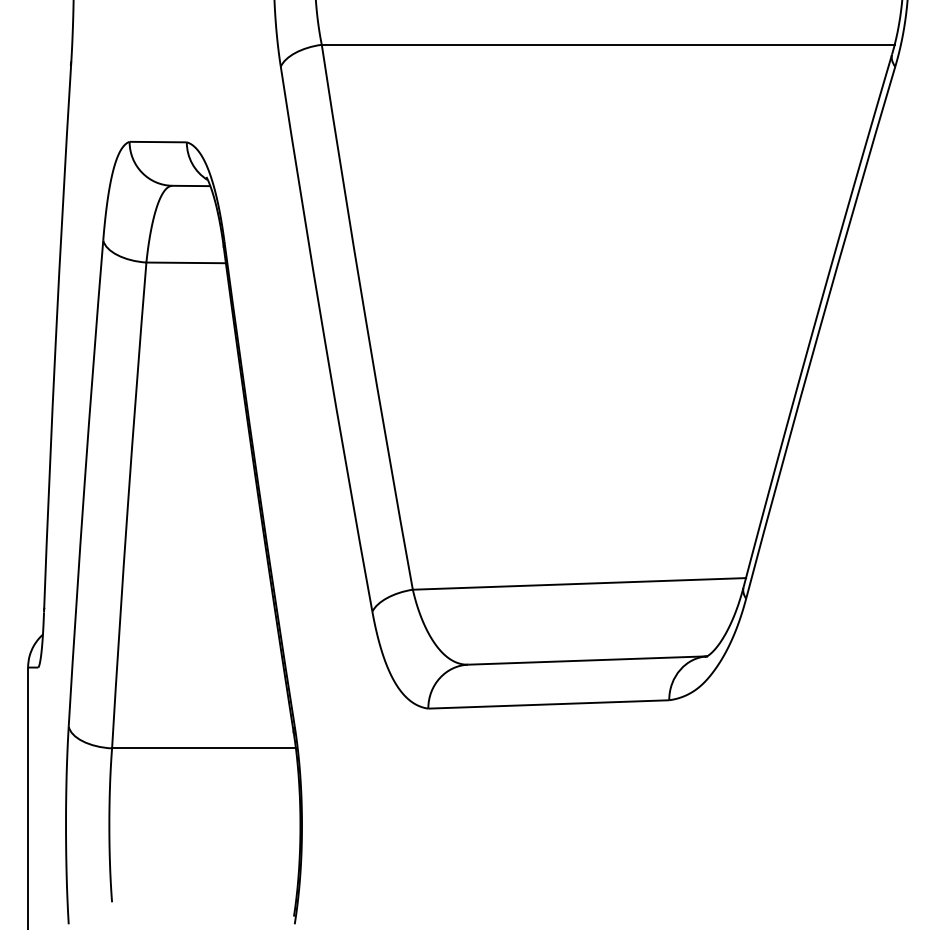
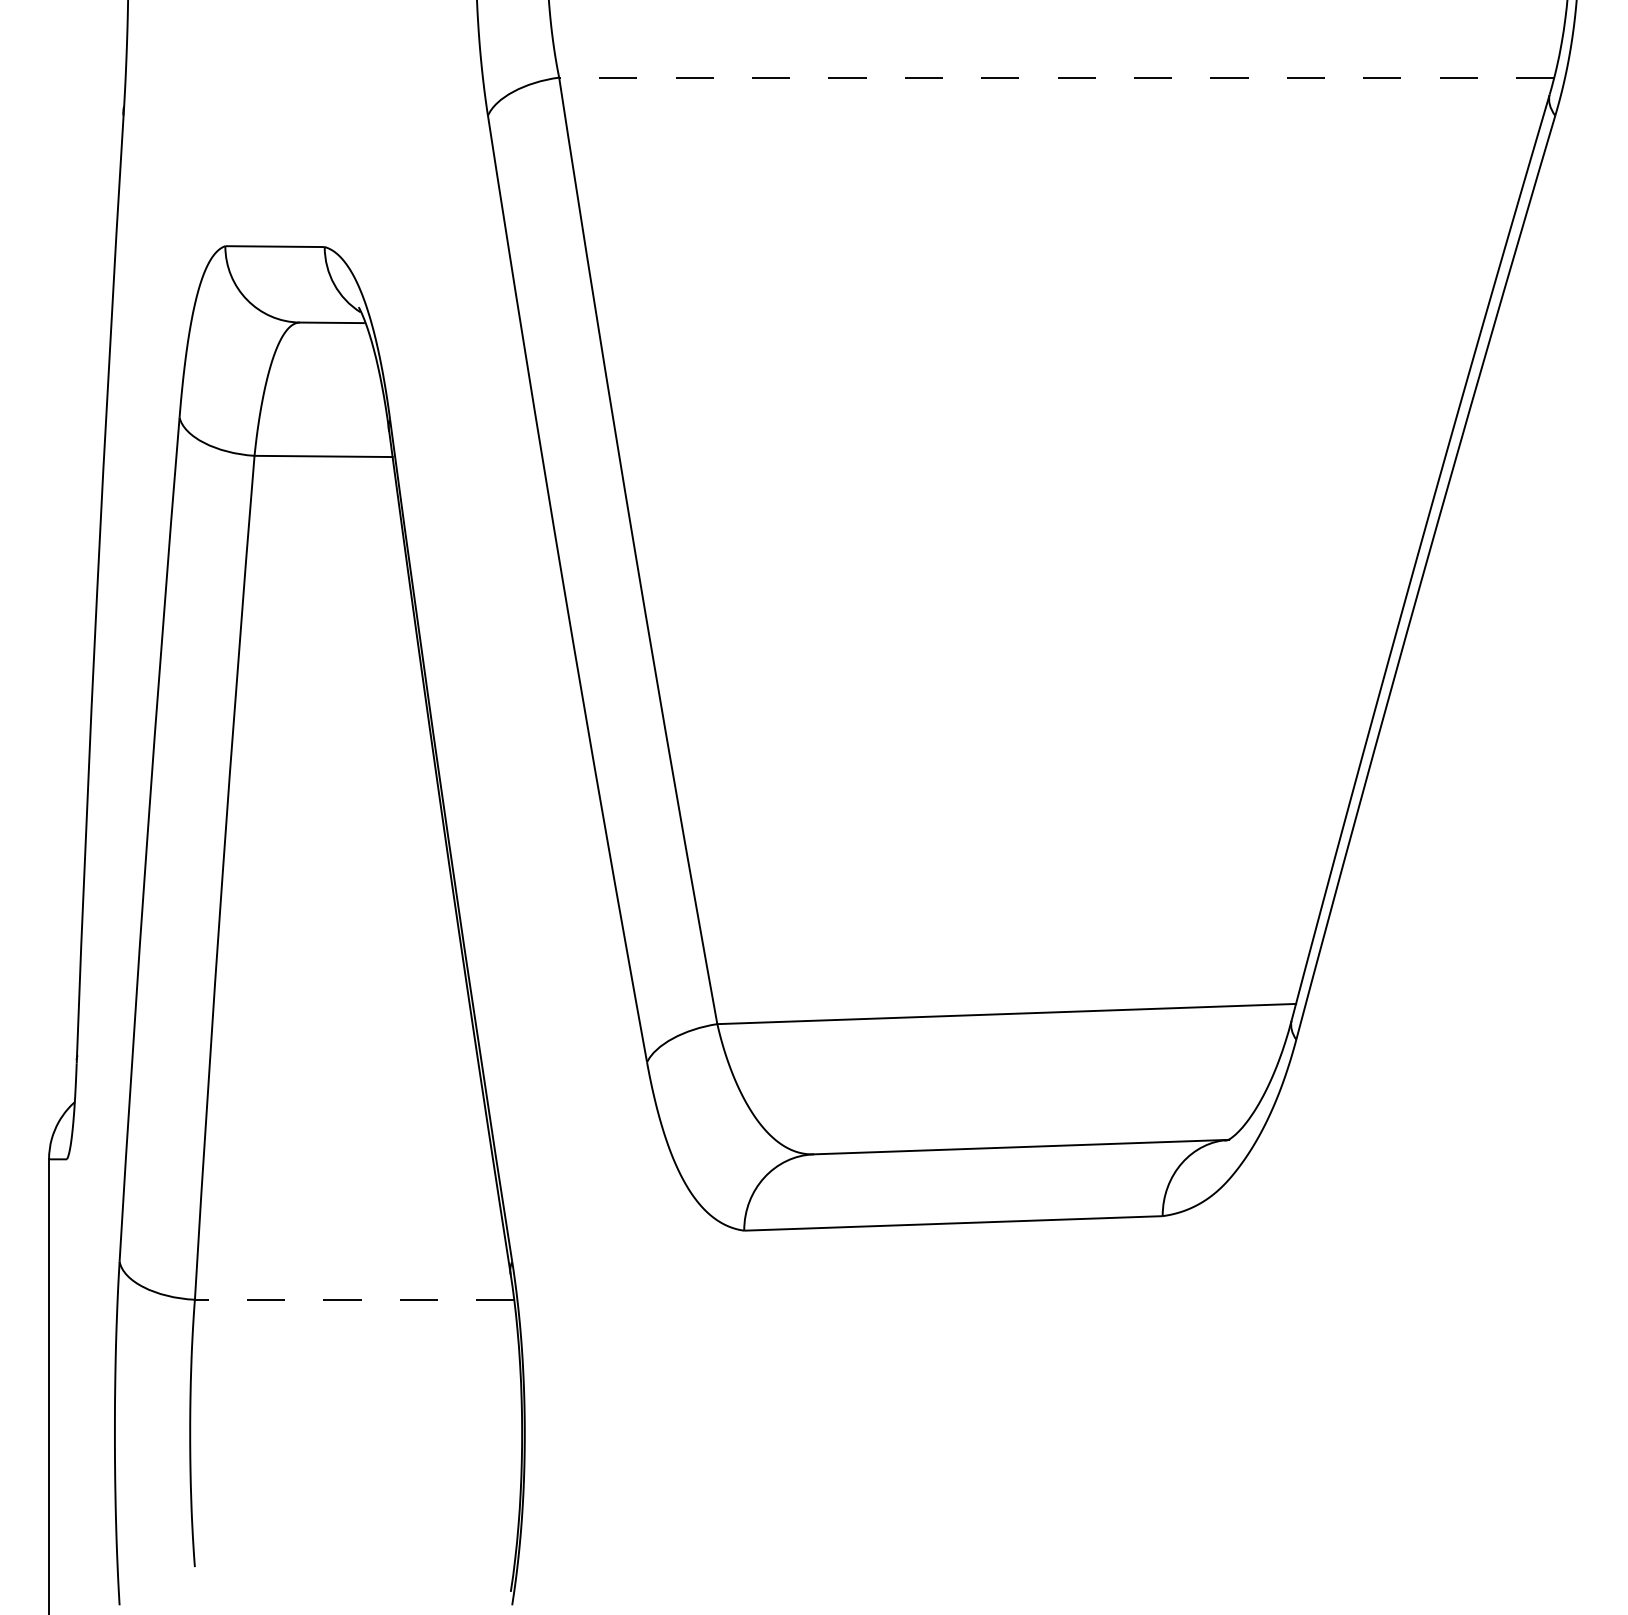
line: (607, 44) -> (1055, 77), solid -> dashed
line: (204, 748) -> (355, 1299), solid -> dashed

